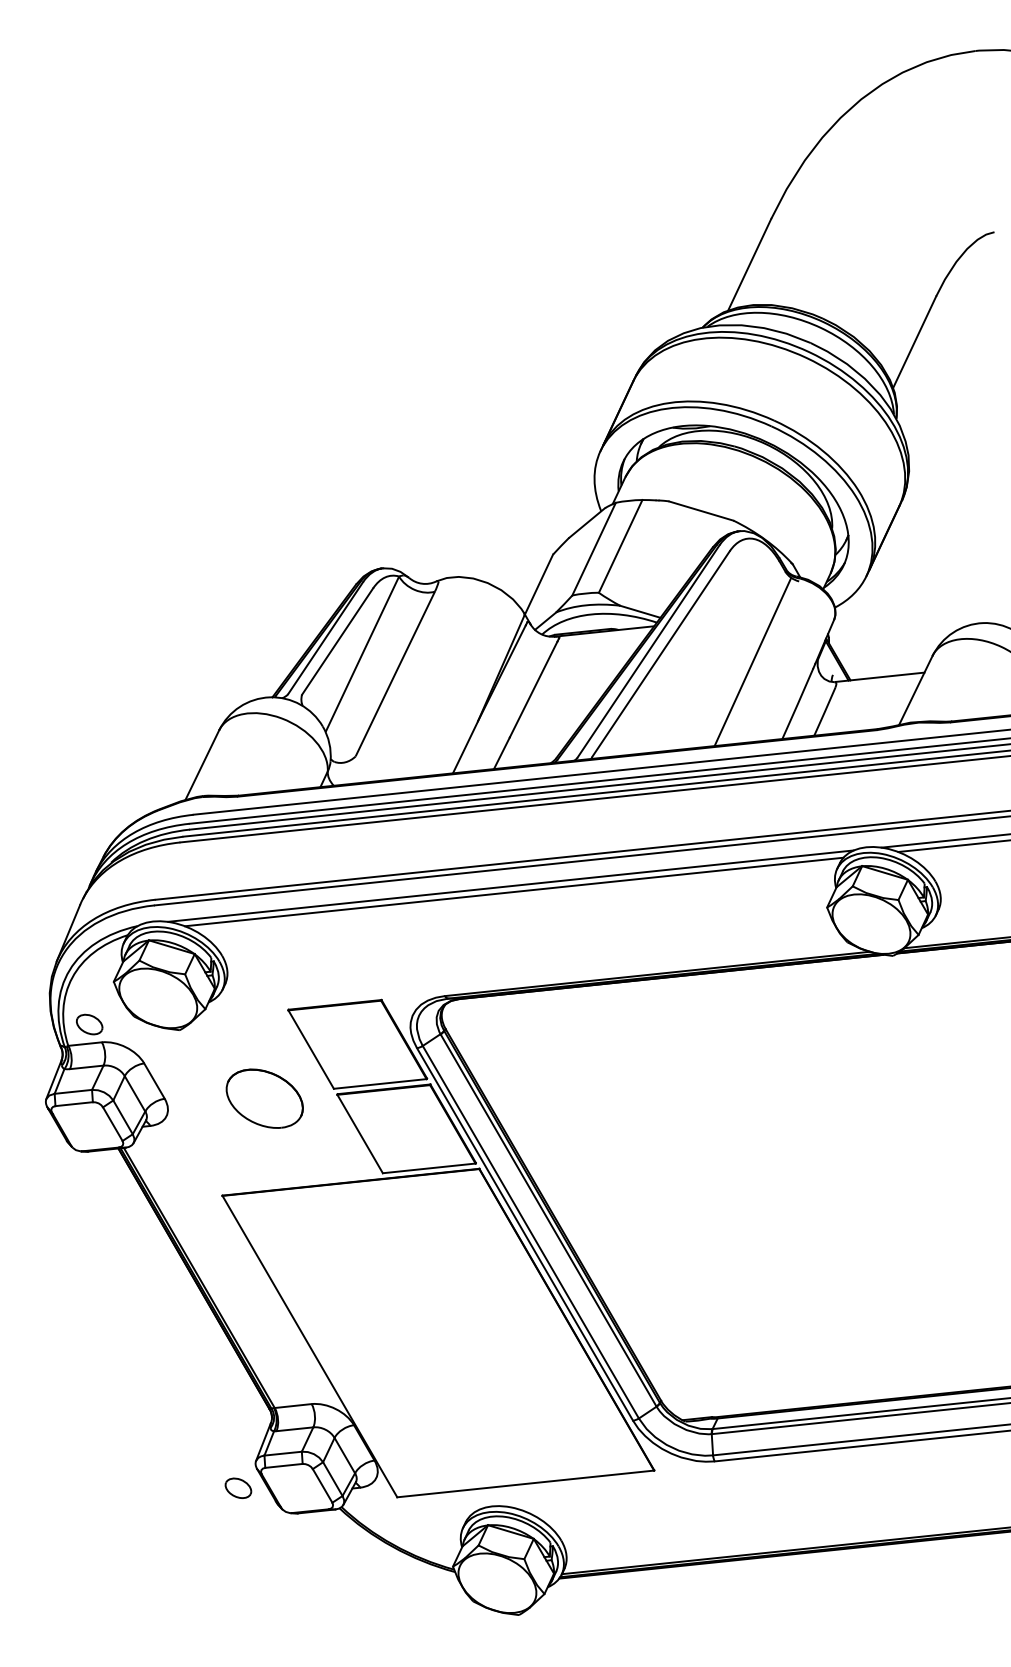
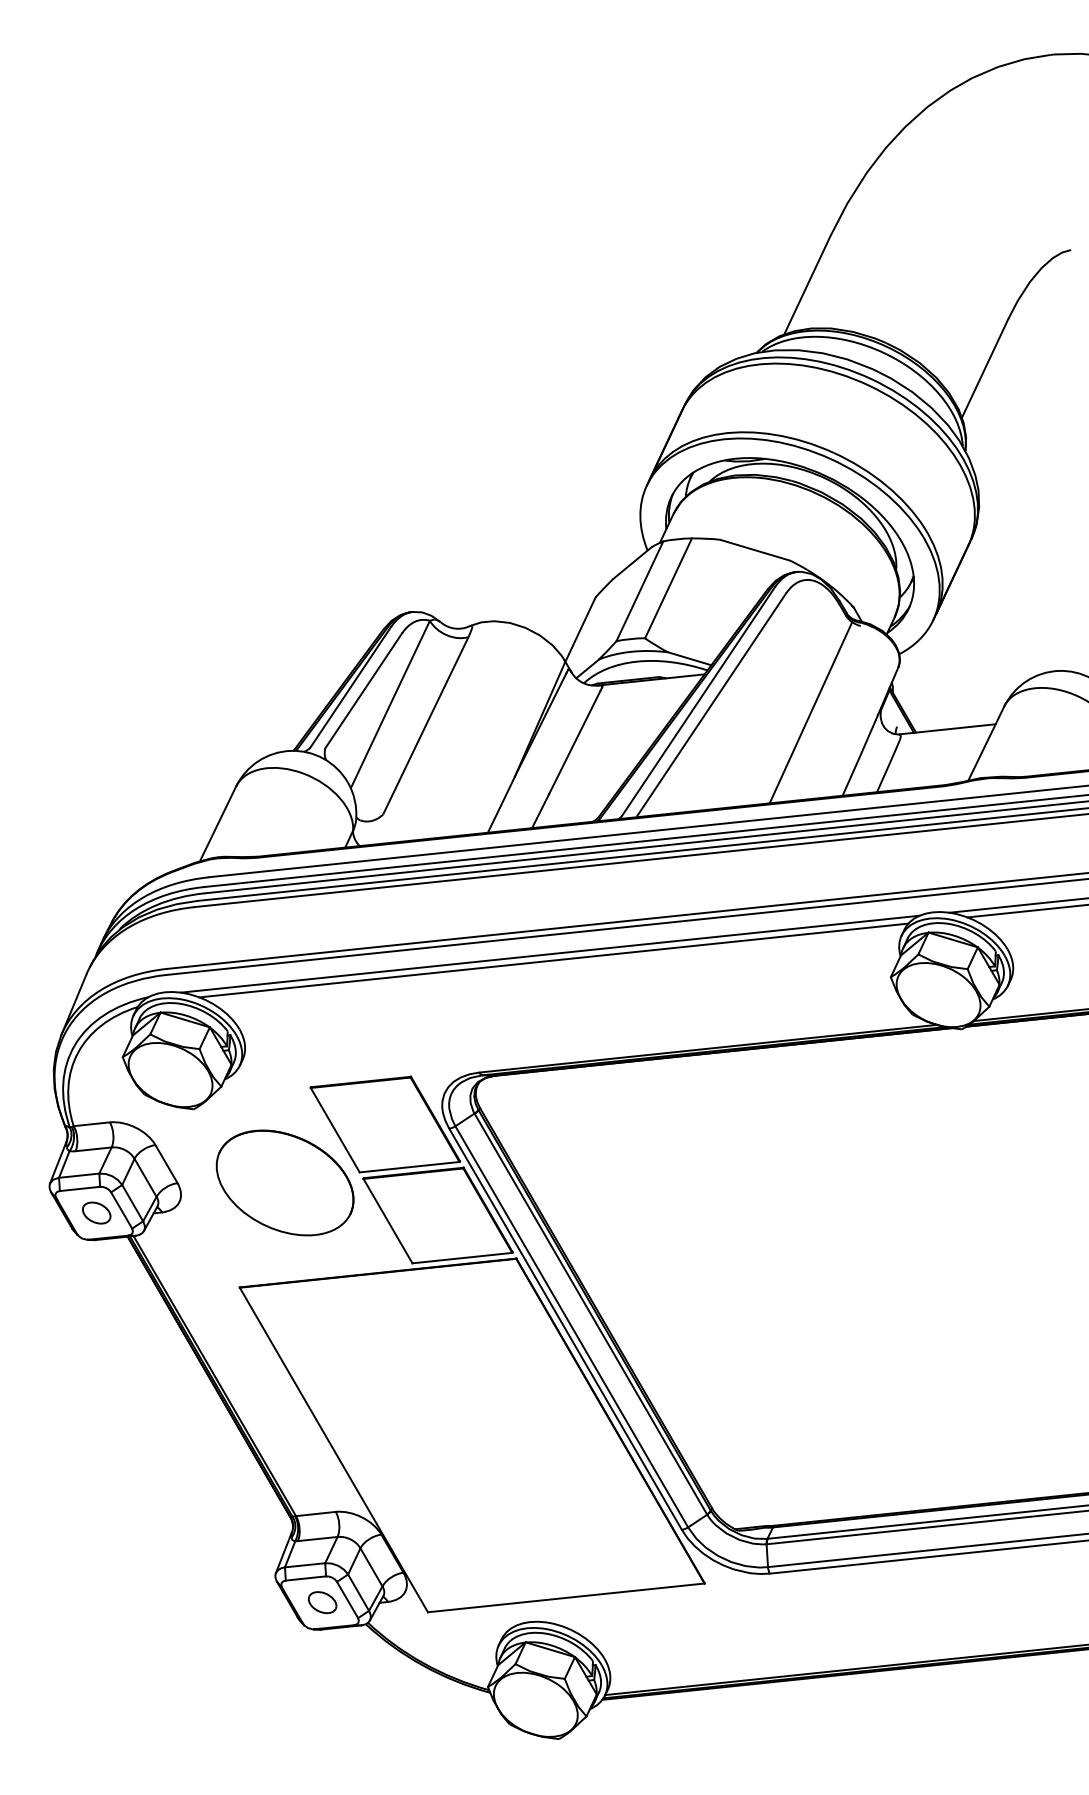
part: (89, 1024) -> (96, 1213), moved
part: (264, 1098) -> (284, 1182), size x1.67
part: (238, 1487) -> (322, 1601), moved

